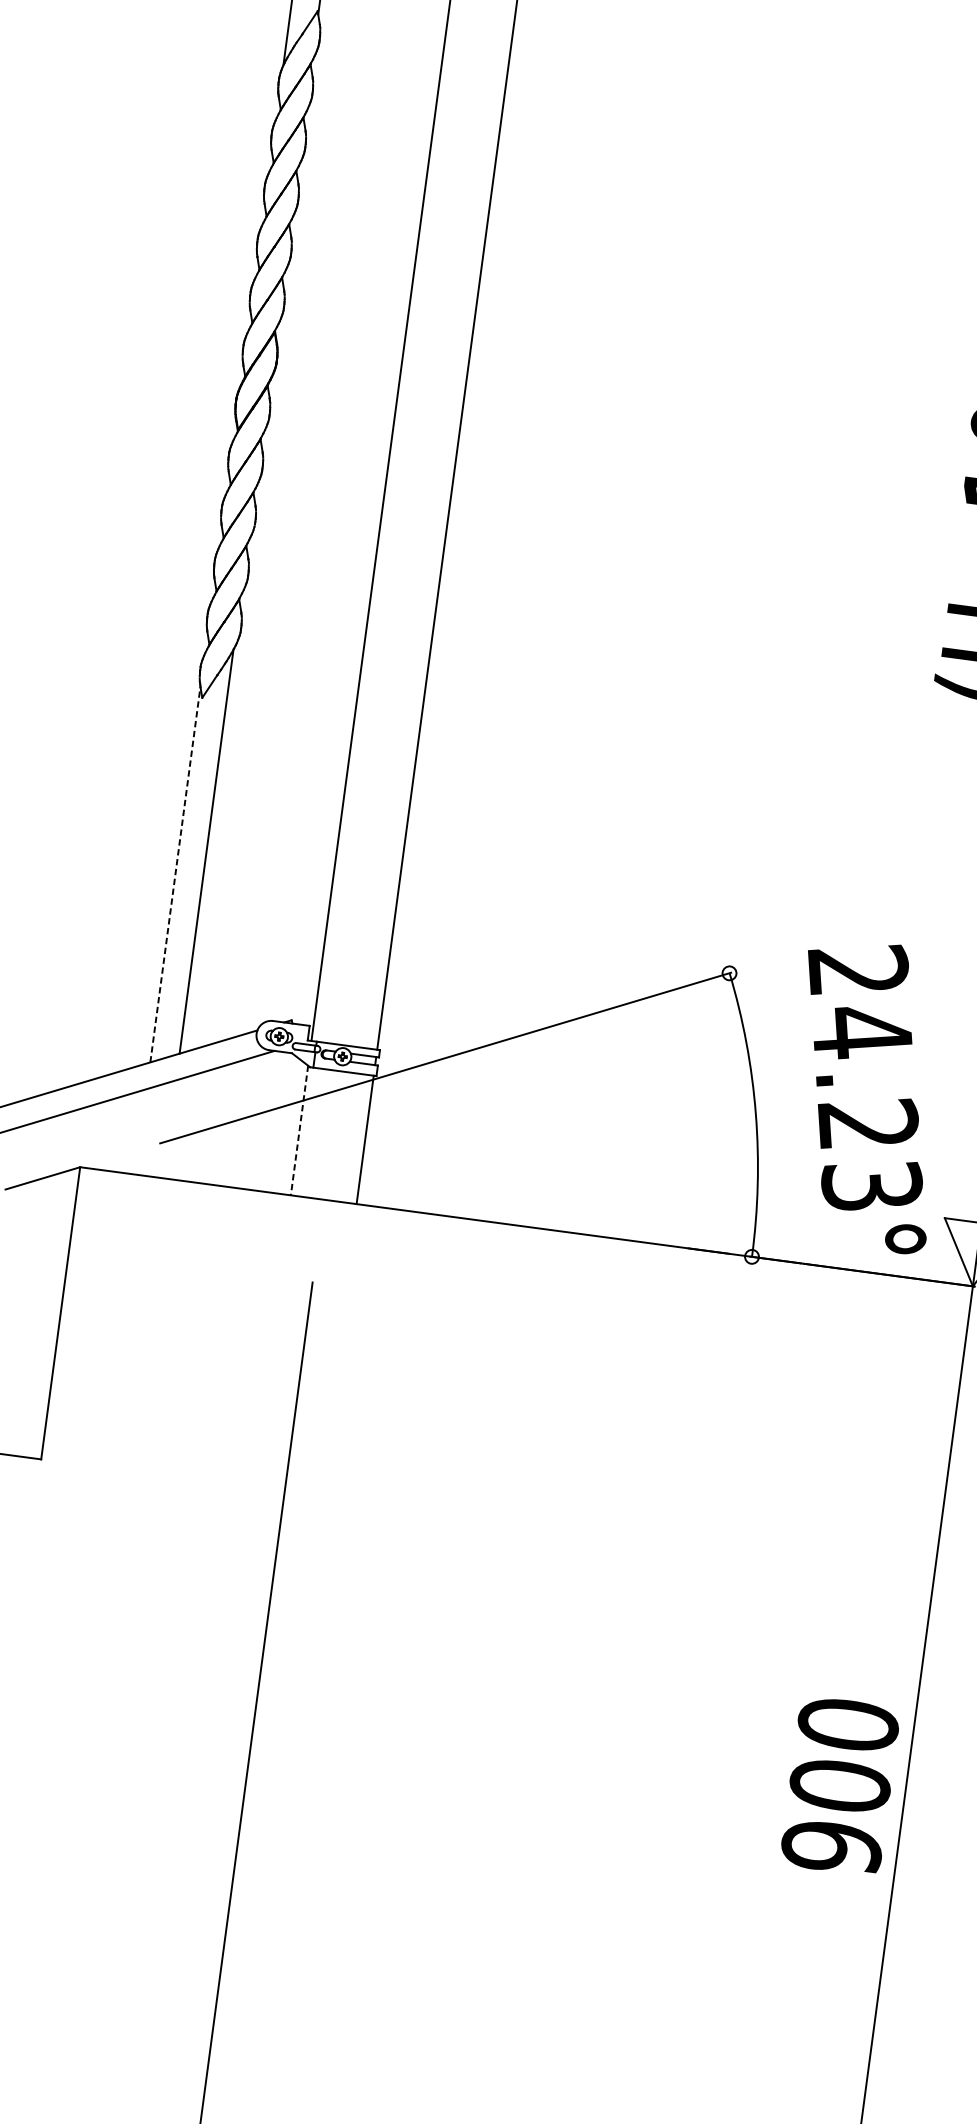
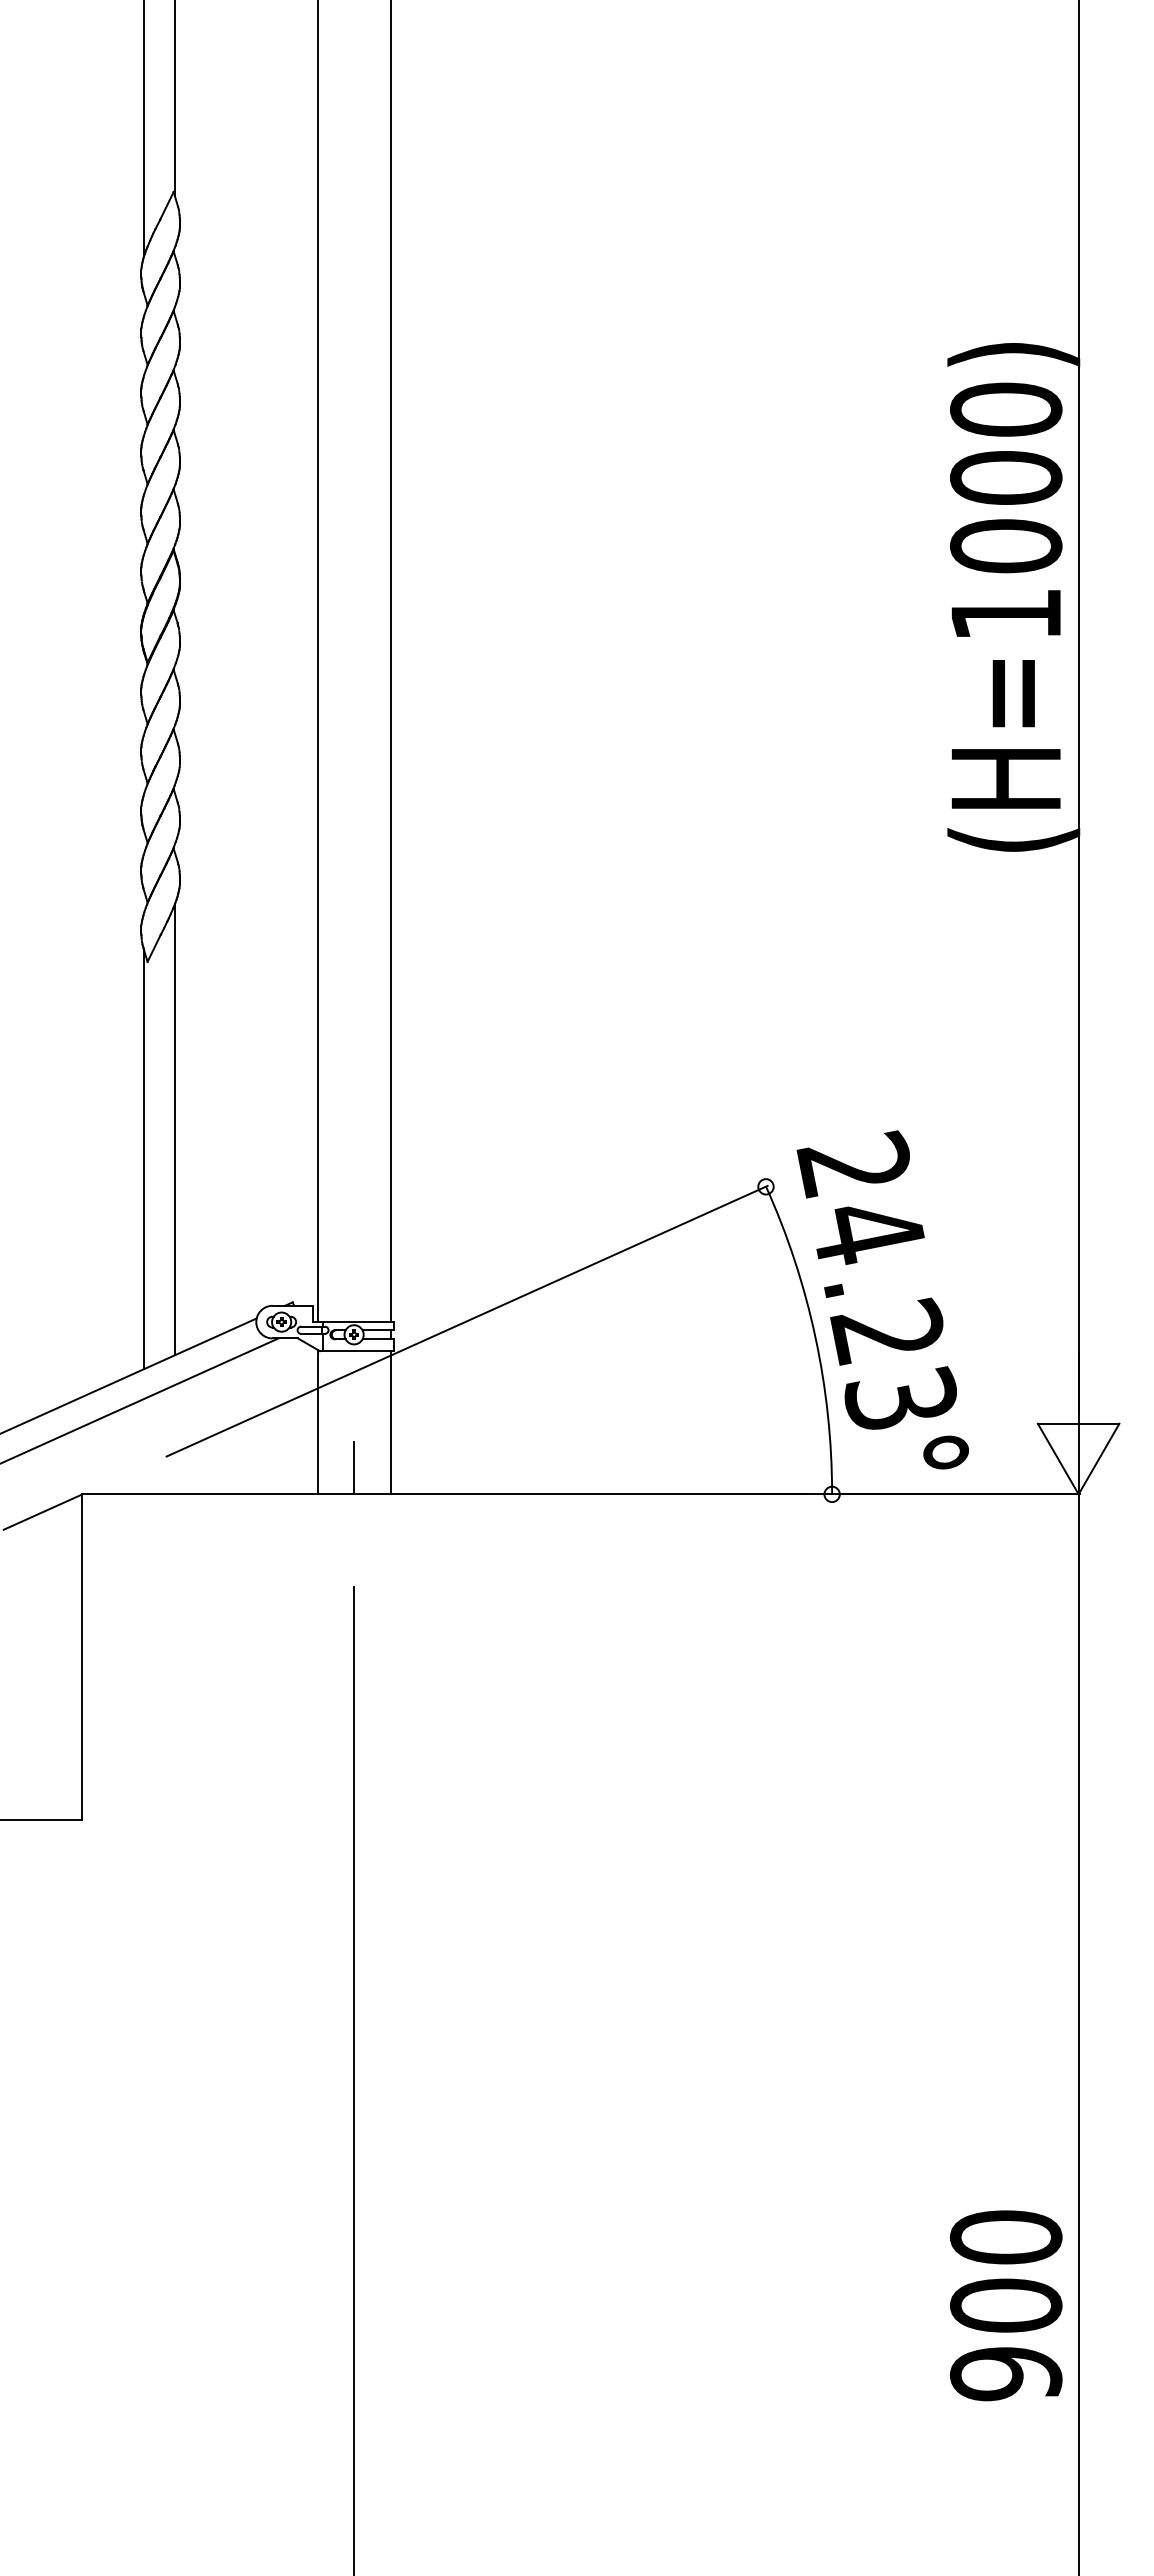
line: (175, 874) -> (143, 1159), dashed -> solid
text: (867, 1094) -> (882, 1299), moved
line: (299, 1130) -> (317, 1422), dashed -> solid
line: (327, 1175) -> (354, 1467), added
text: (840, 1785) -> (1006, 2305), moved

